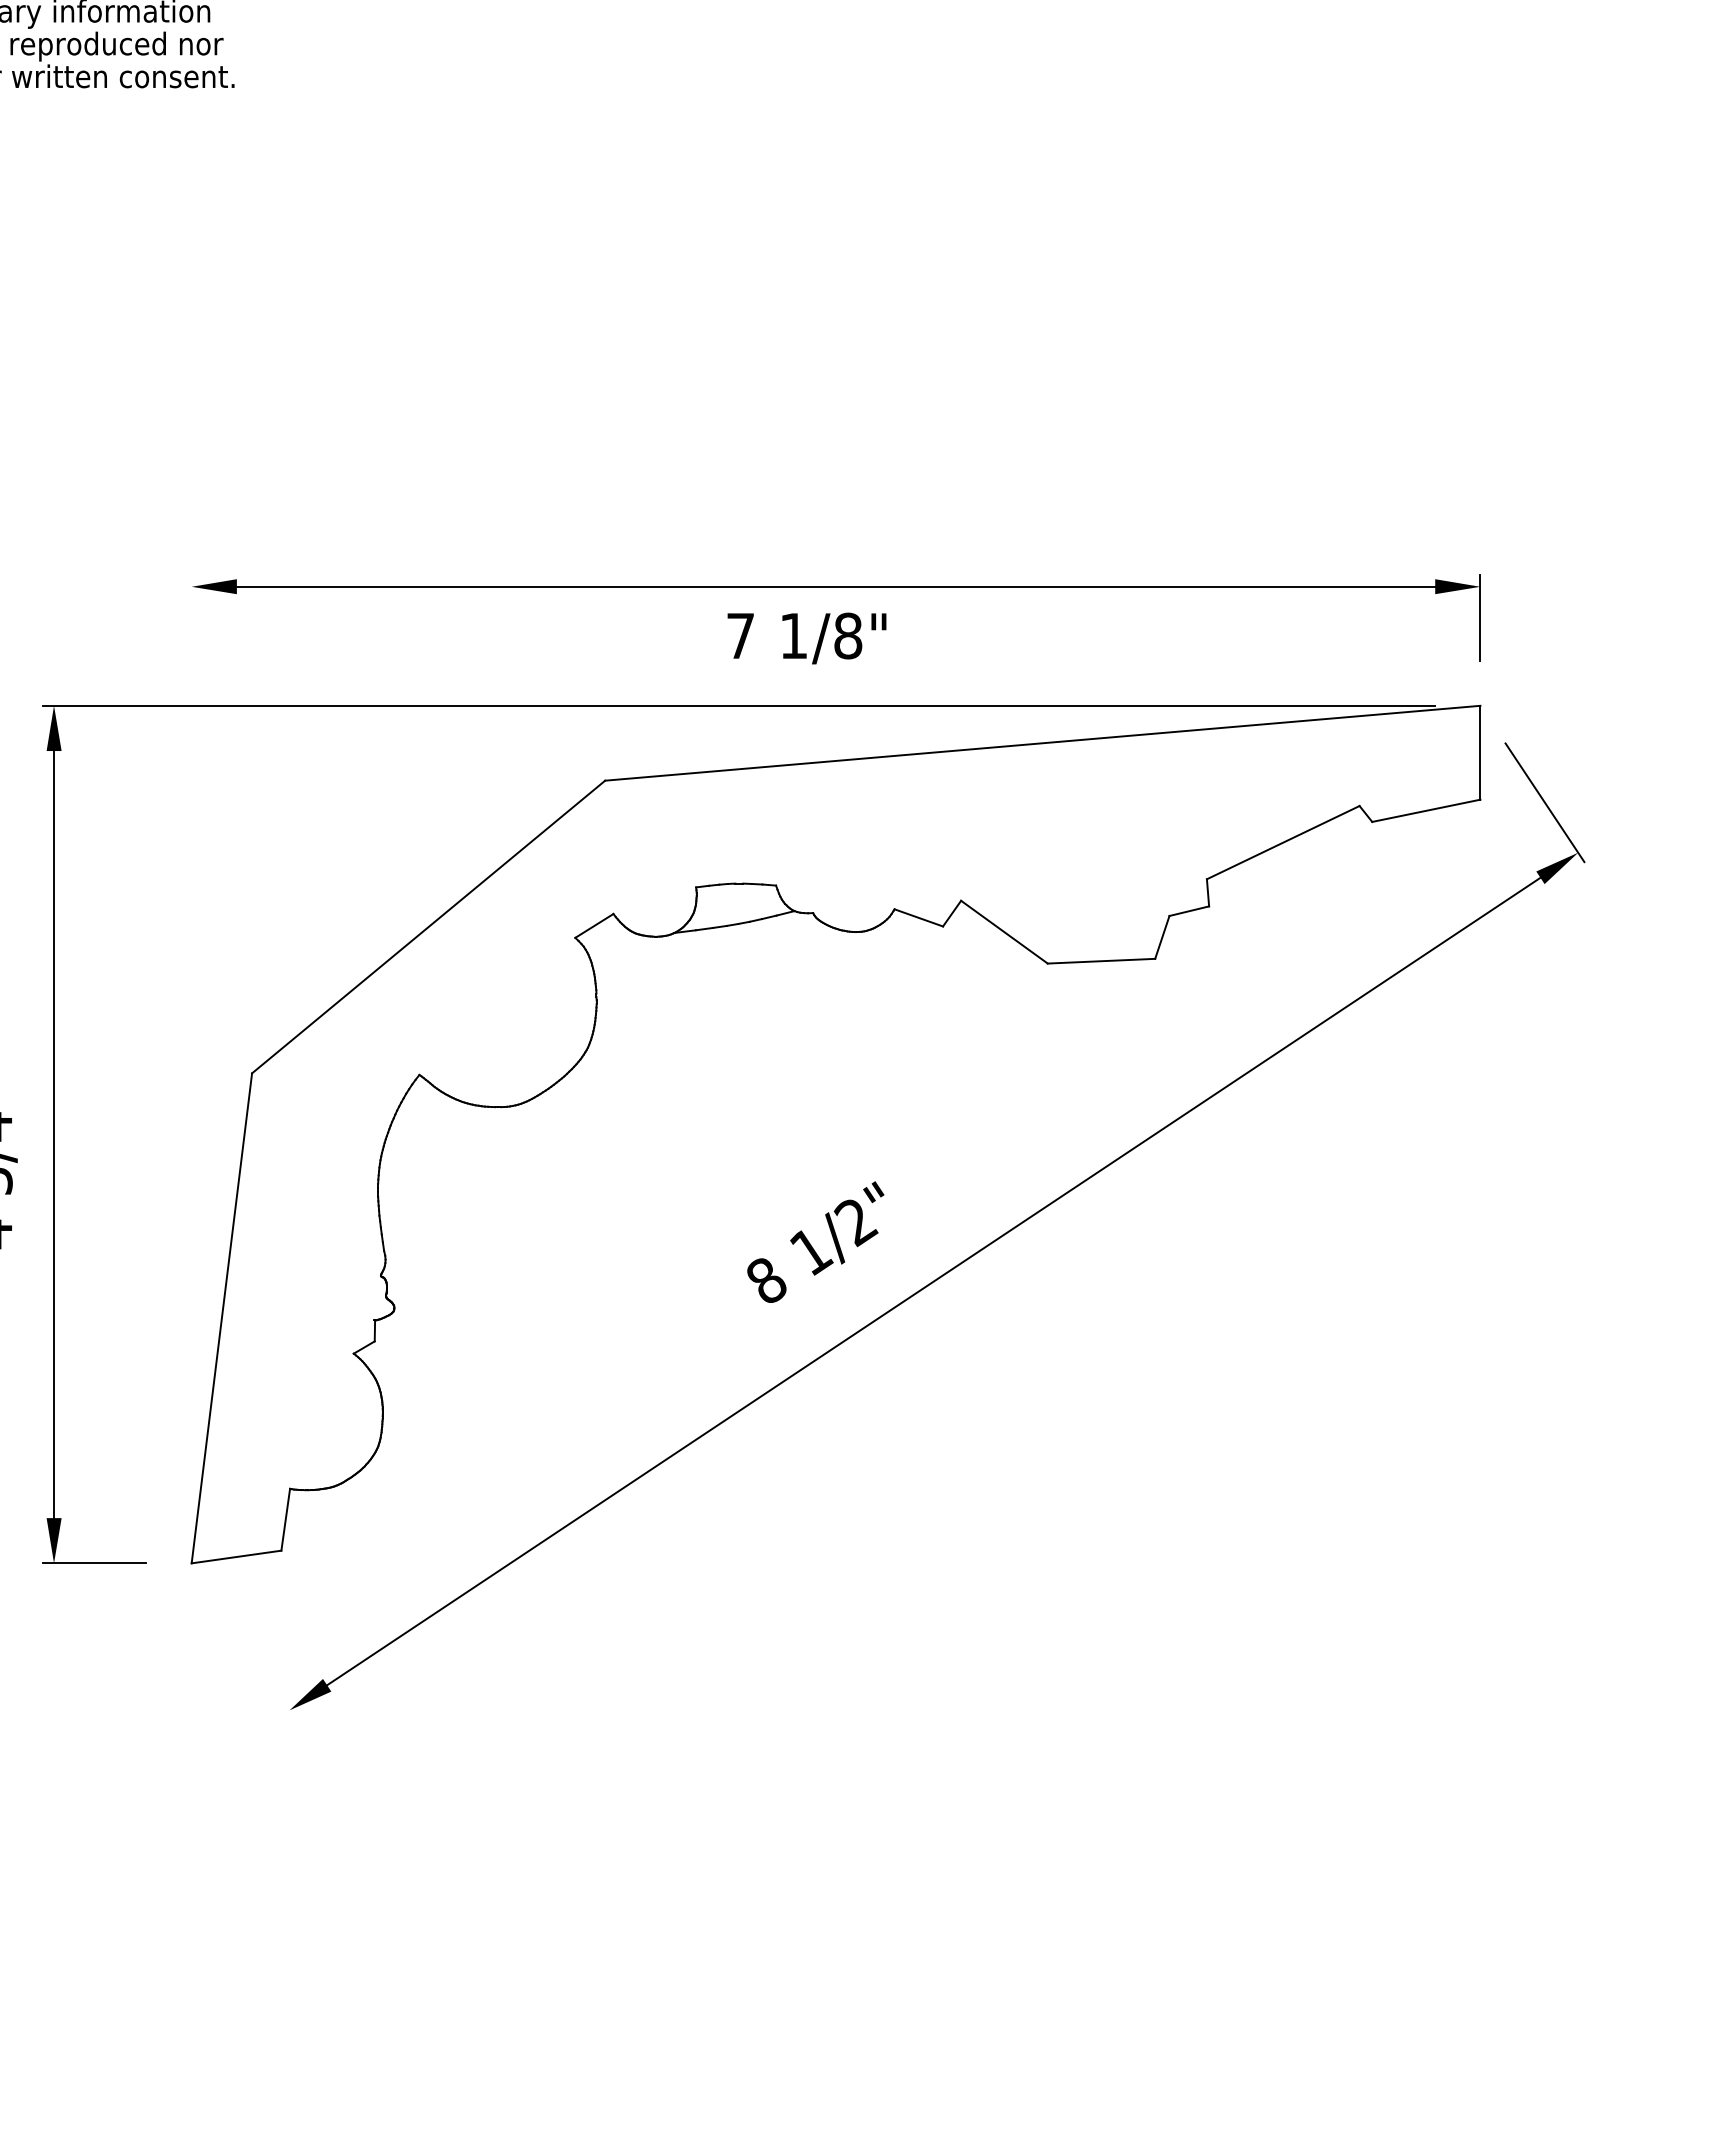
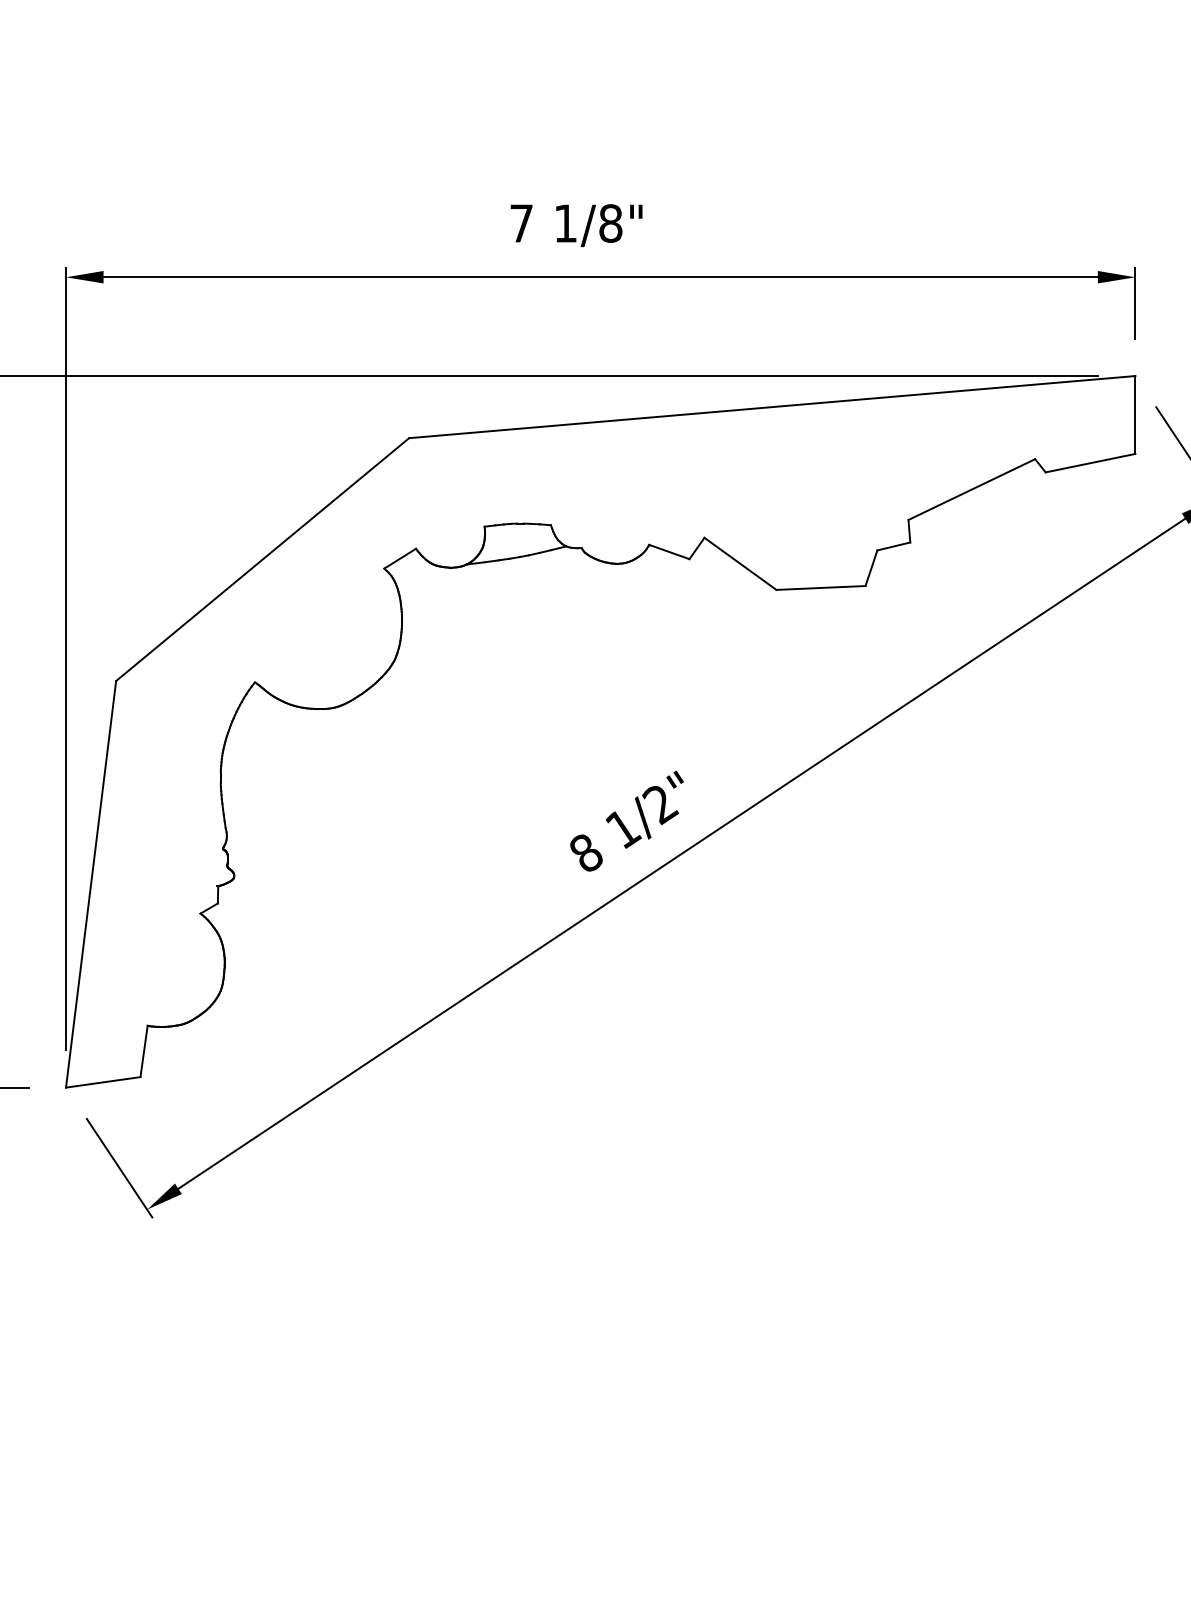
text: (806, 638) -> (576, 225), moved
line: (191, 1046) -> (65, 658), added
text: (815, 1241) -> (626, 820), moved
line: (255, 1660) -> (118, 1168), added

